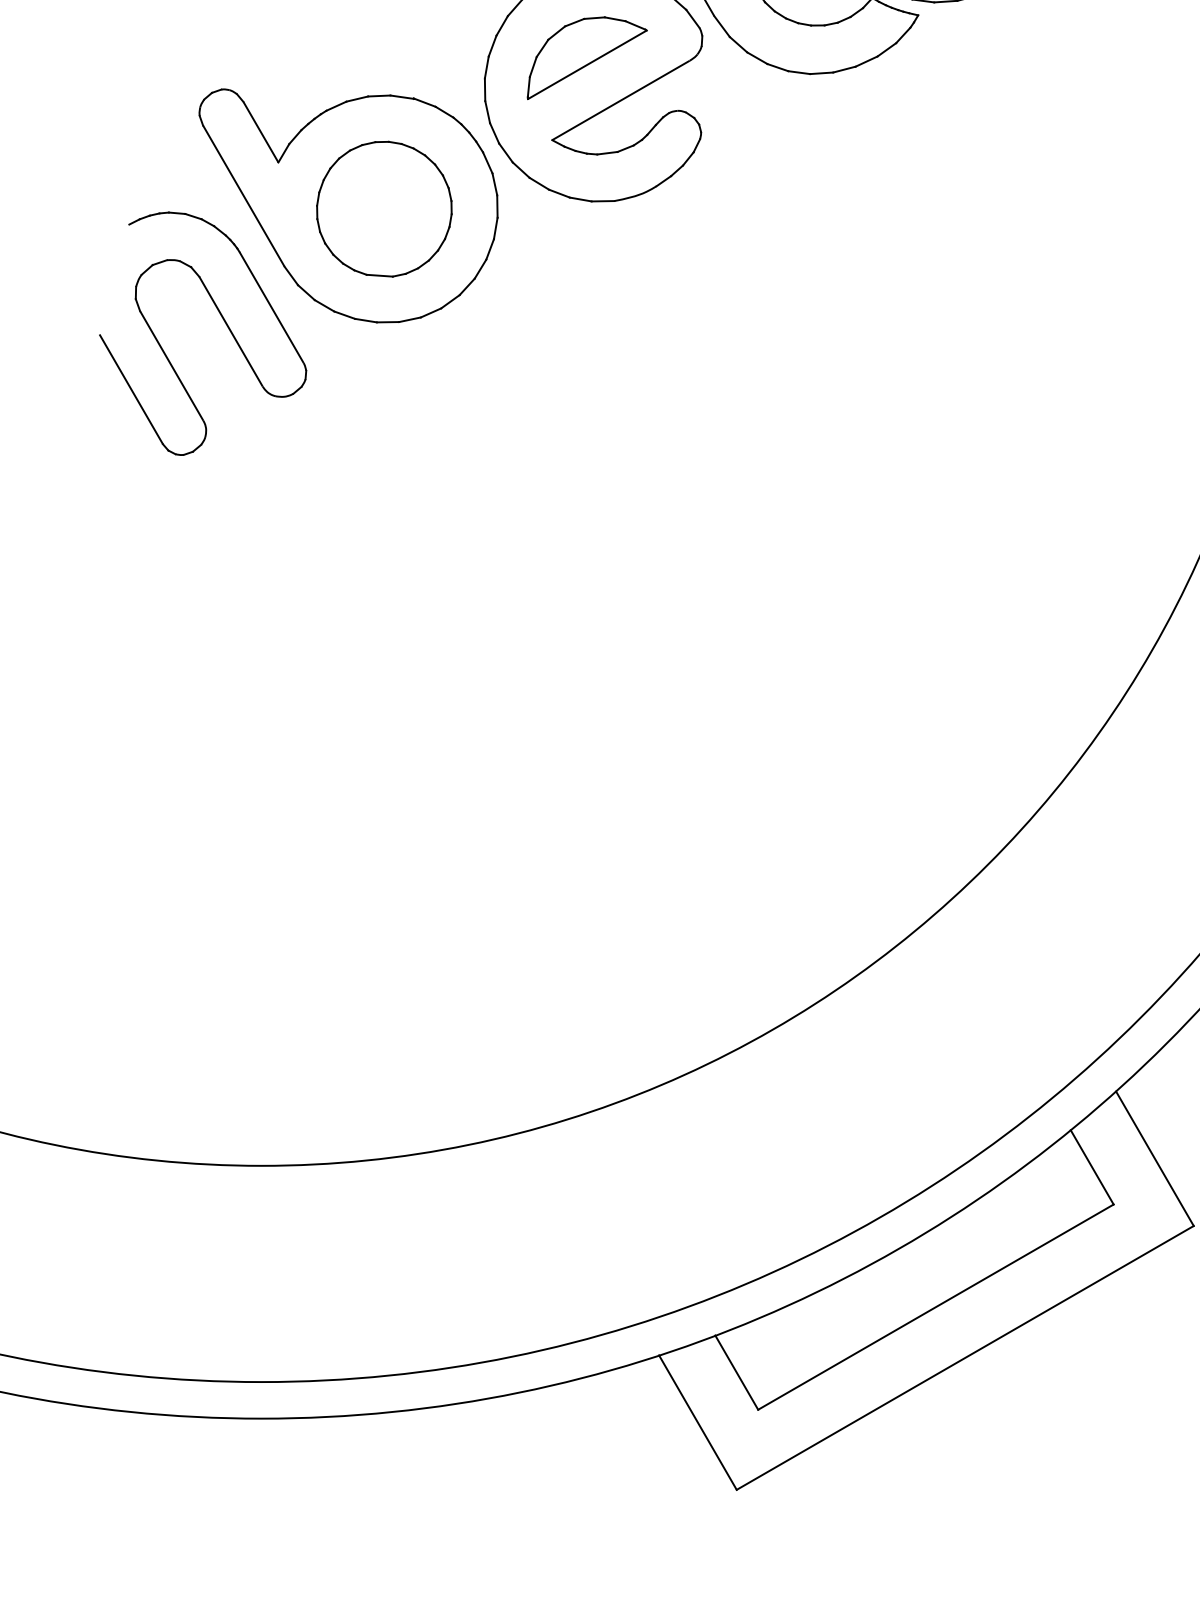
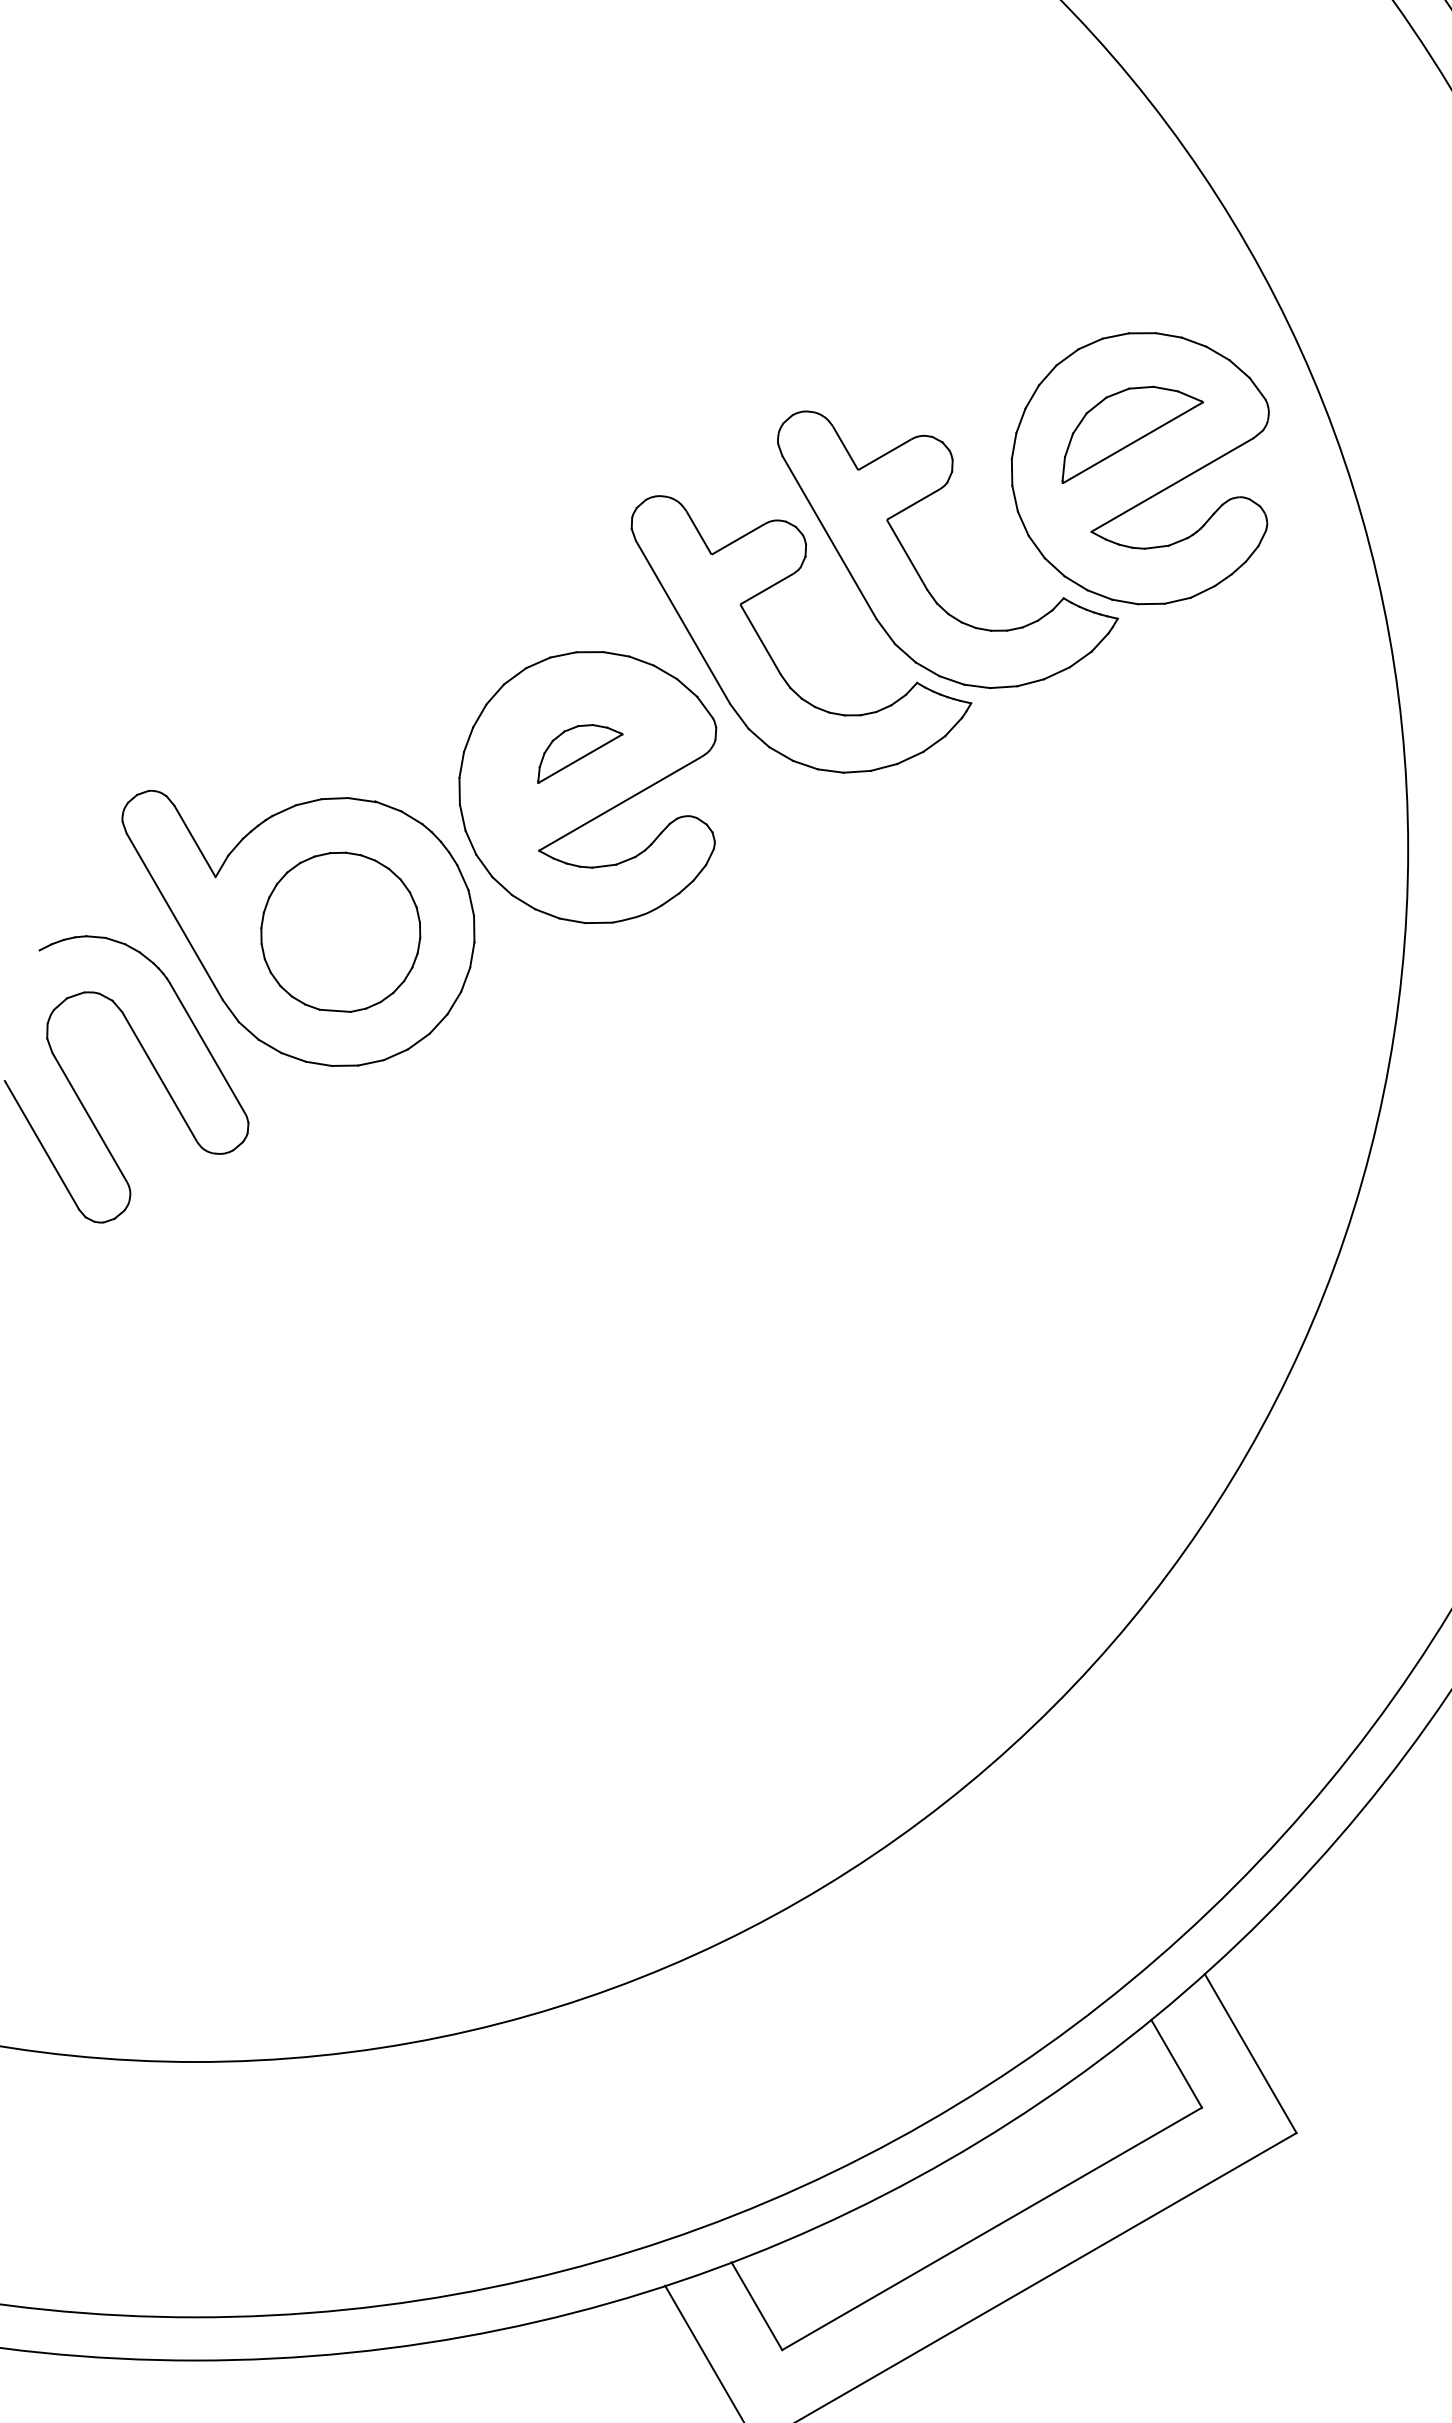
part: (587, 57) -> (580, 753), size x0.6

